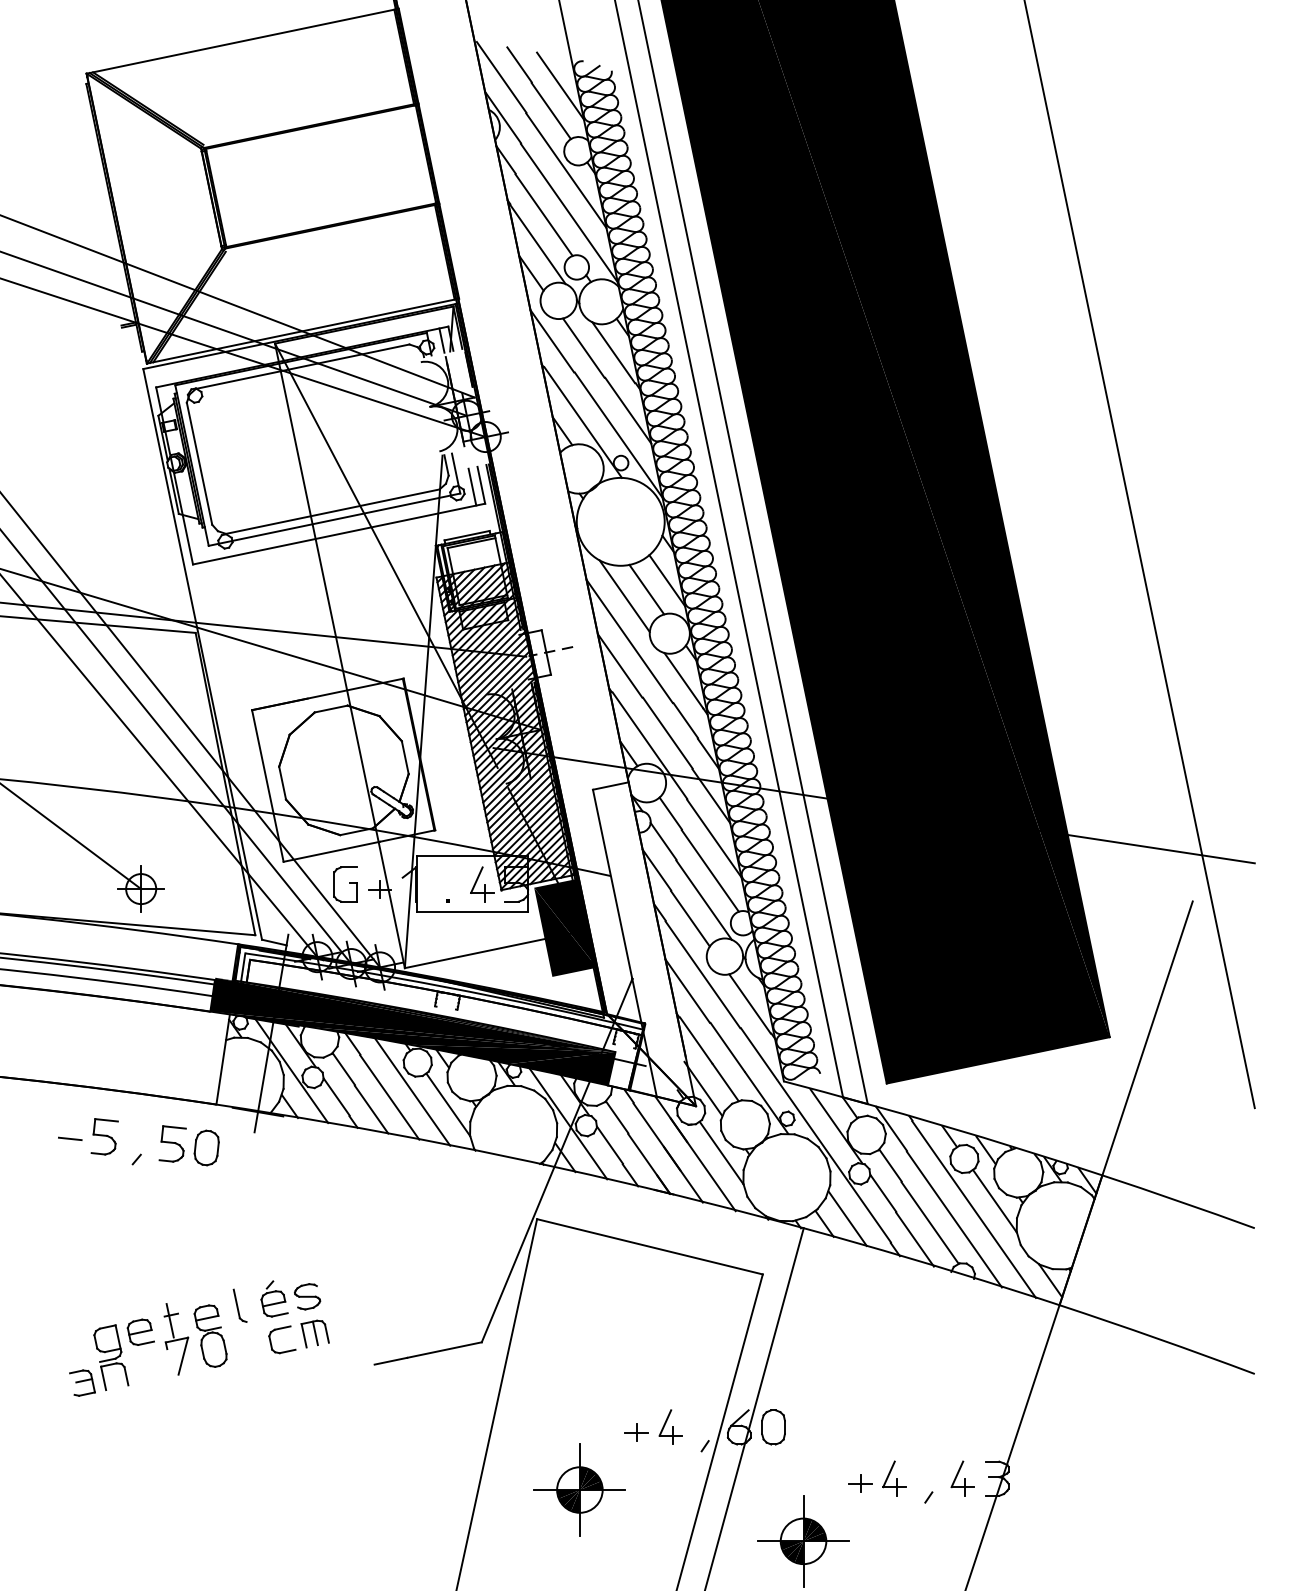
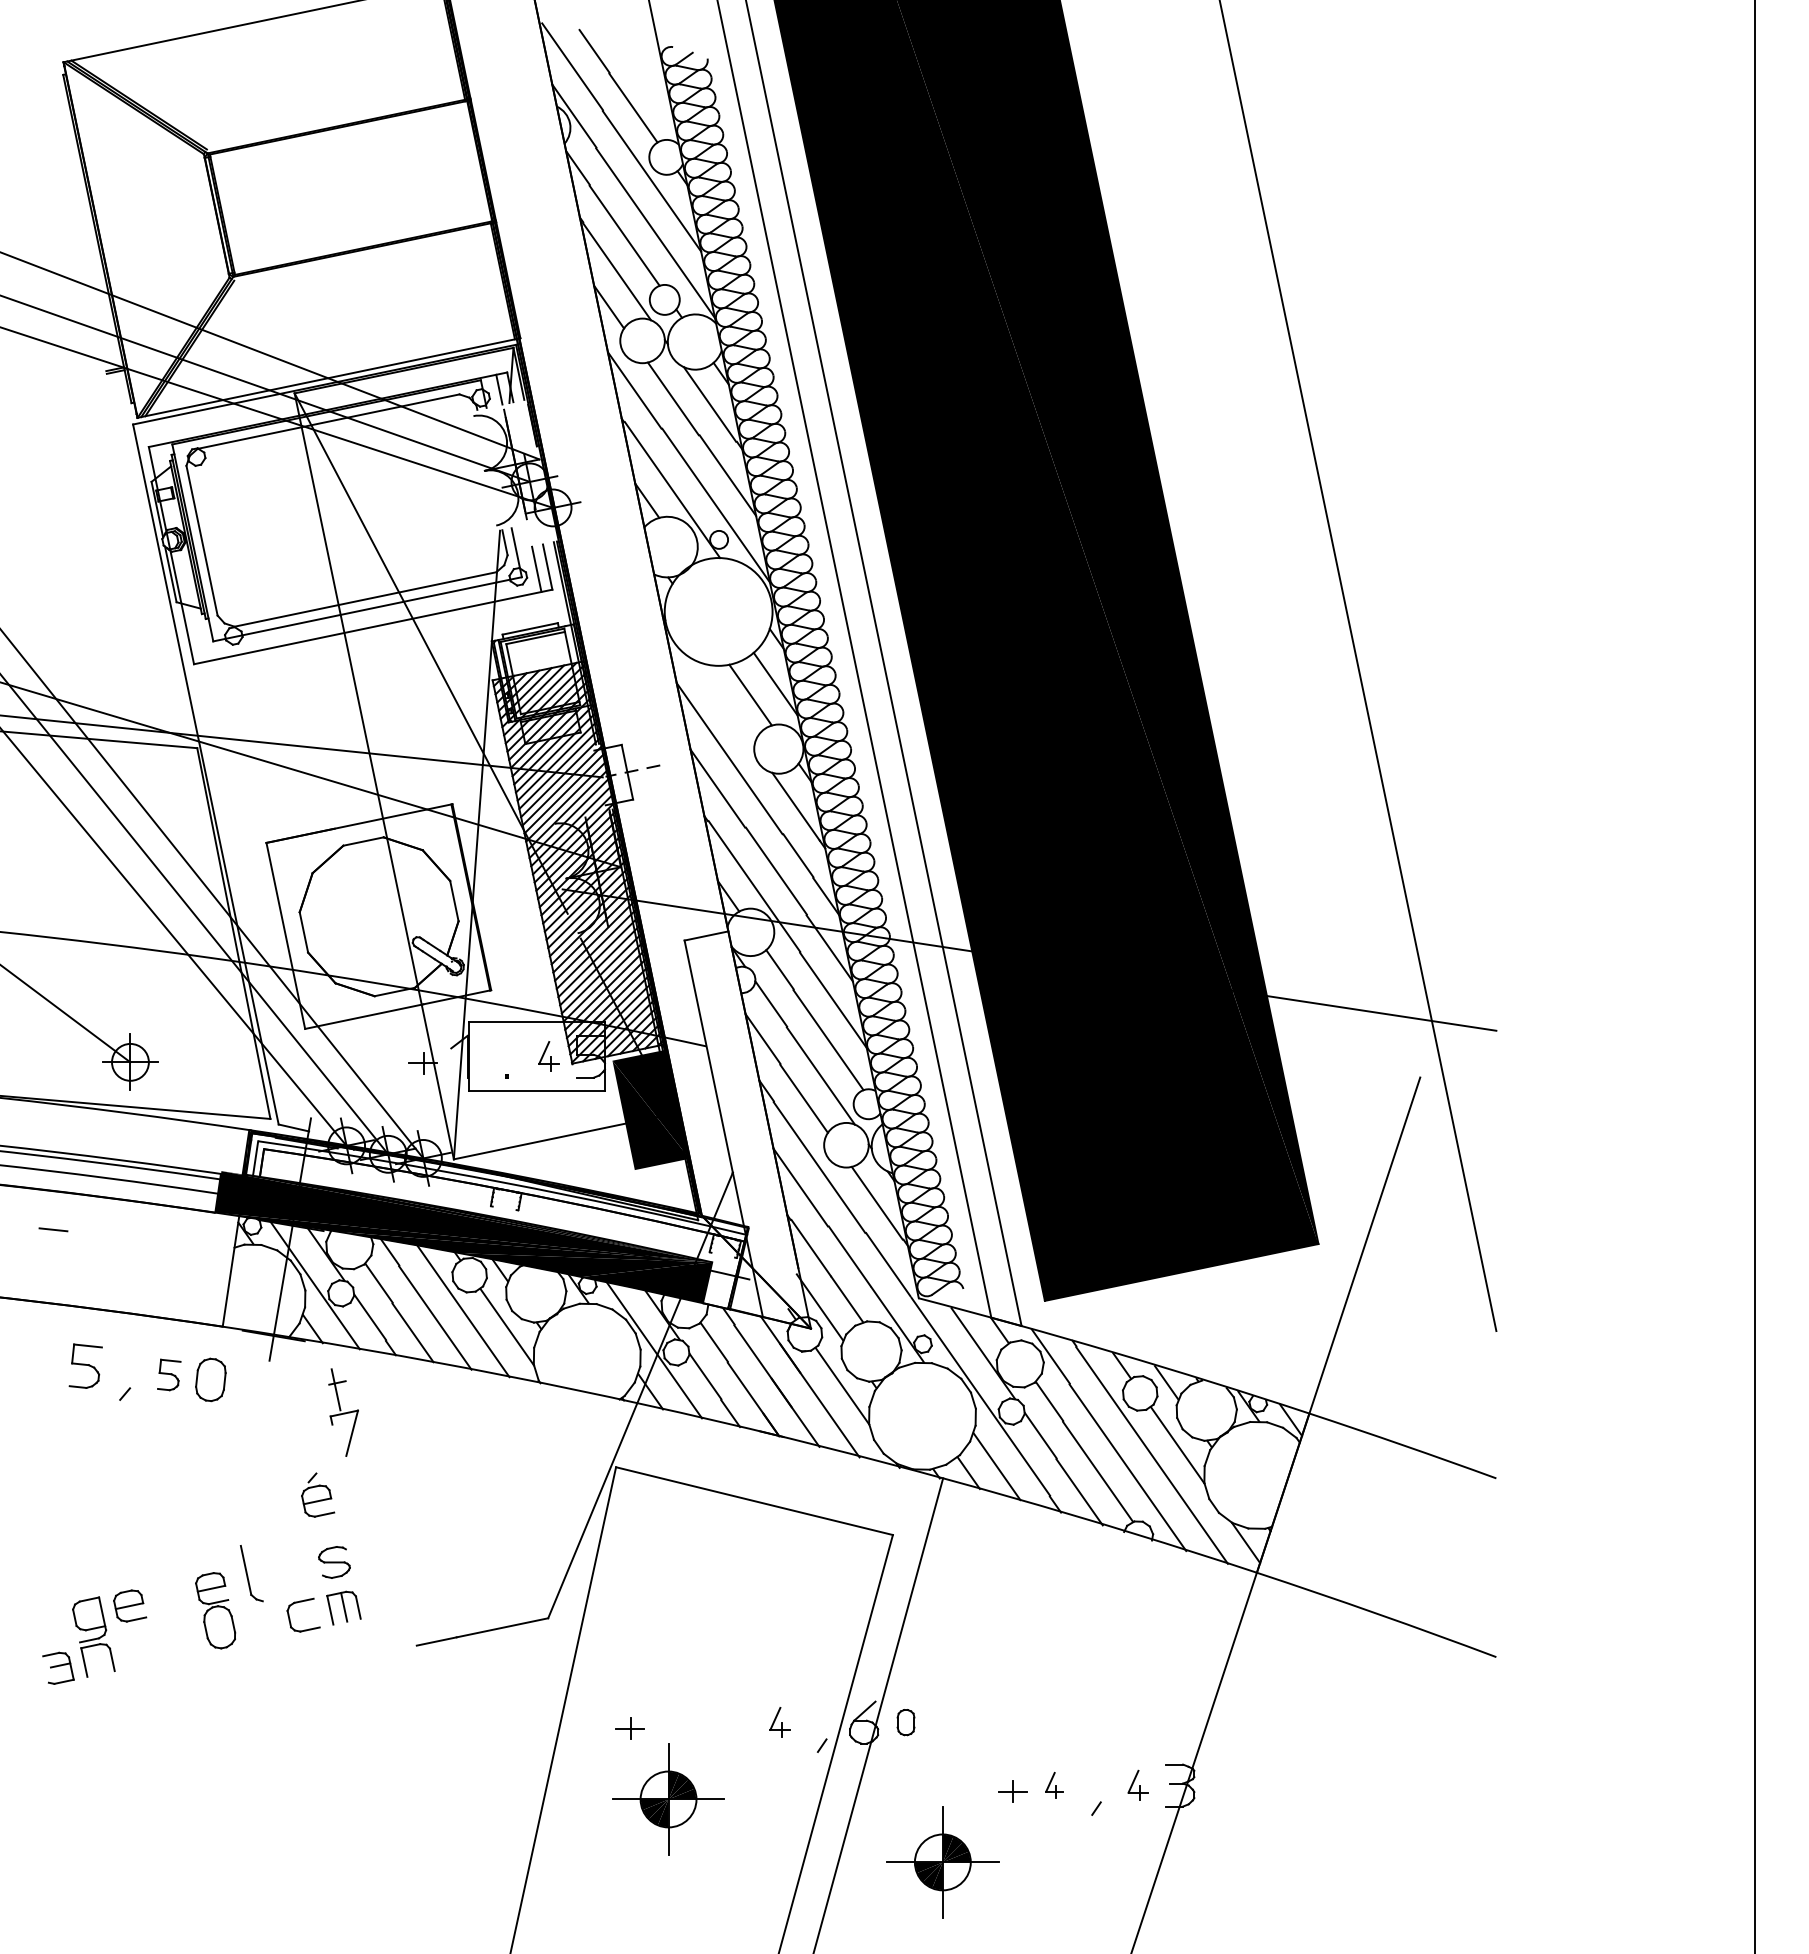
line: (560, 86) -> (644, 77), removed
line: (624, 596) -> (723, 703), removed
part: (349, 883) -> (386, 1055), removed
part: (482, 884) -> (548, 1056), size x0.7
line: (70, 1138) -> (53, 1229), moved
part: (173, 1143) -> (169, 1374), size x0.7
part: (274, 1298) -> (318, 1494), moved
part: (239, 1305) -> (251, 1573), size x1.4
part: (176, 1339) -> (343, 1412), moved
part: (670, 1427) -> (779, 1722), size x0.7
part: (773, 1427) -> (905, 1722), size x0.6
part: (636, 1432) -> (629, 1728), moved
part: (894, 1478) -> (1054, 1785), size x0.6
part: (962, 1478) -> (1137, 1785), size x0.7

